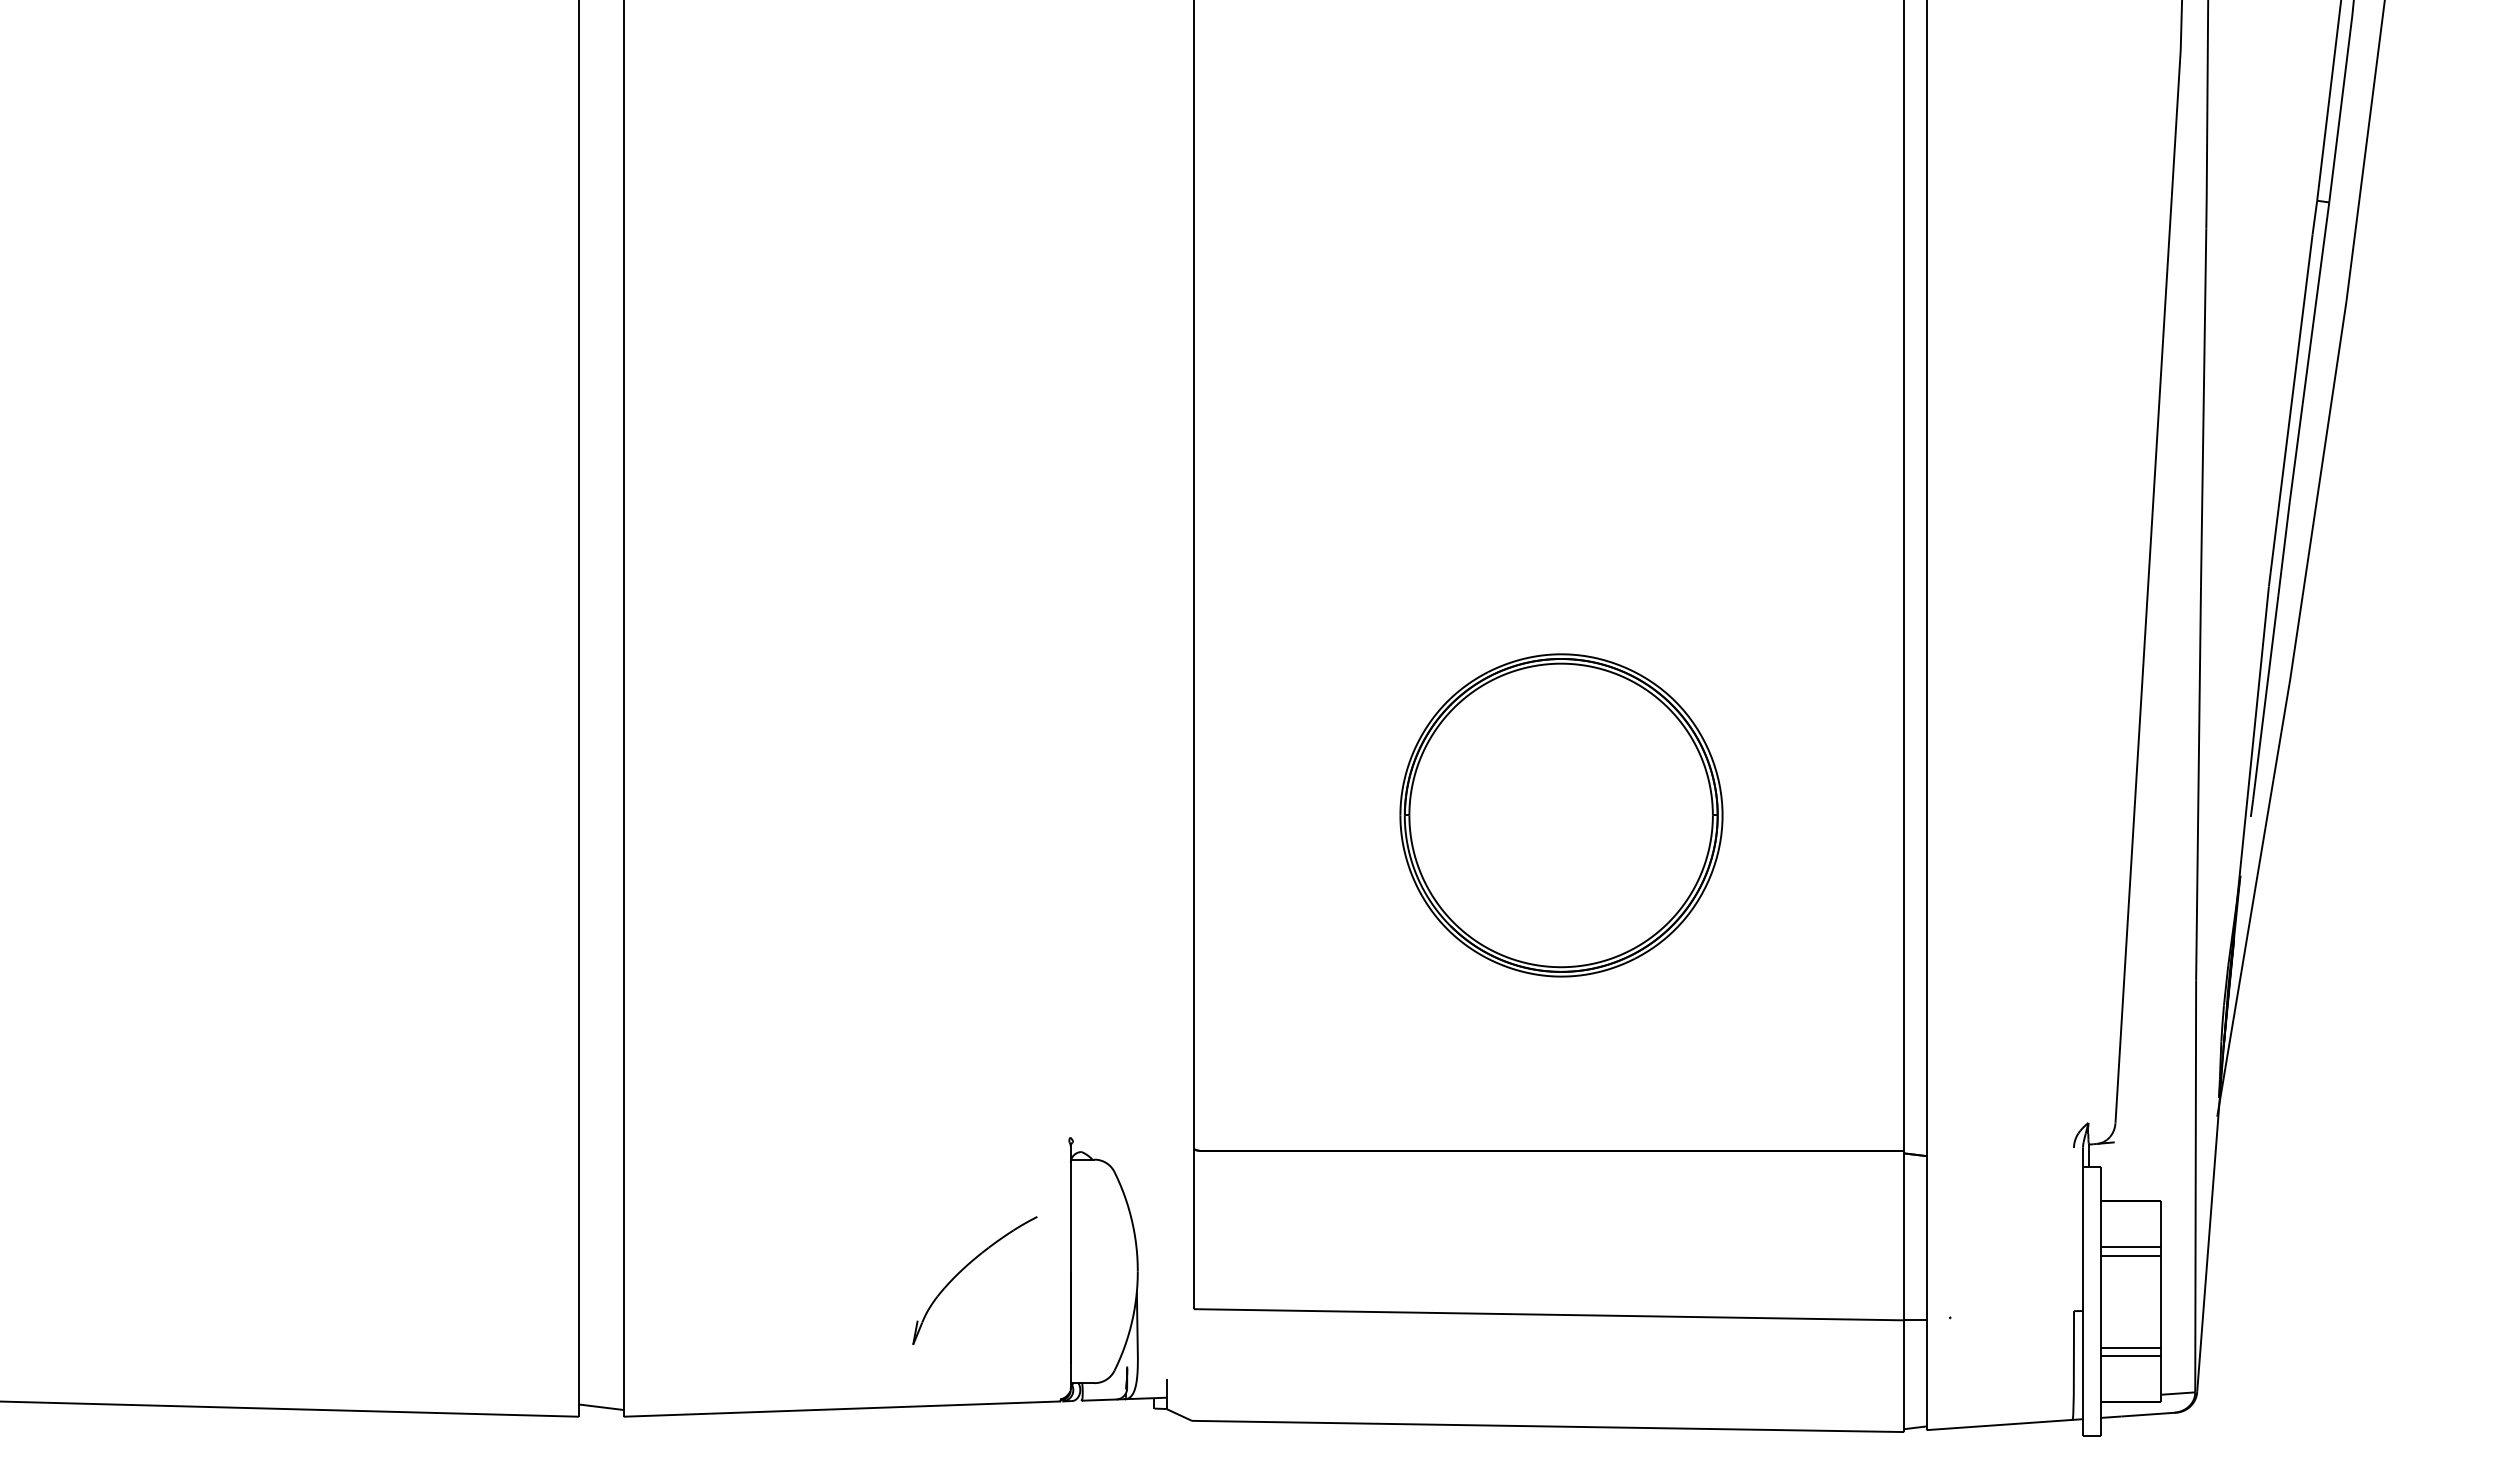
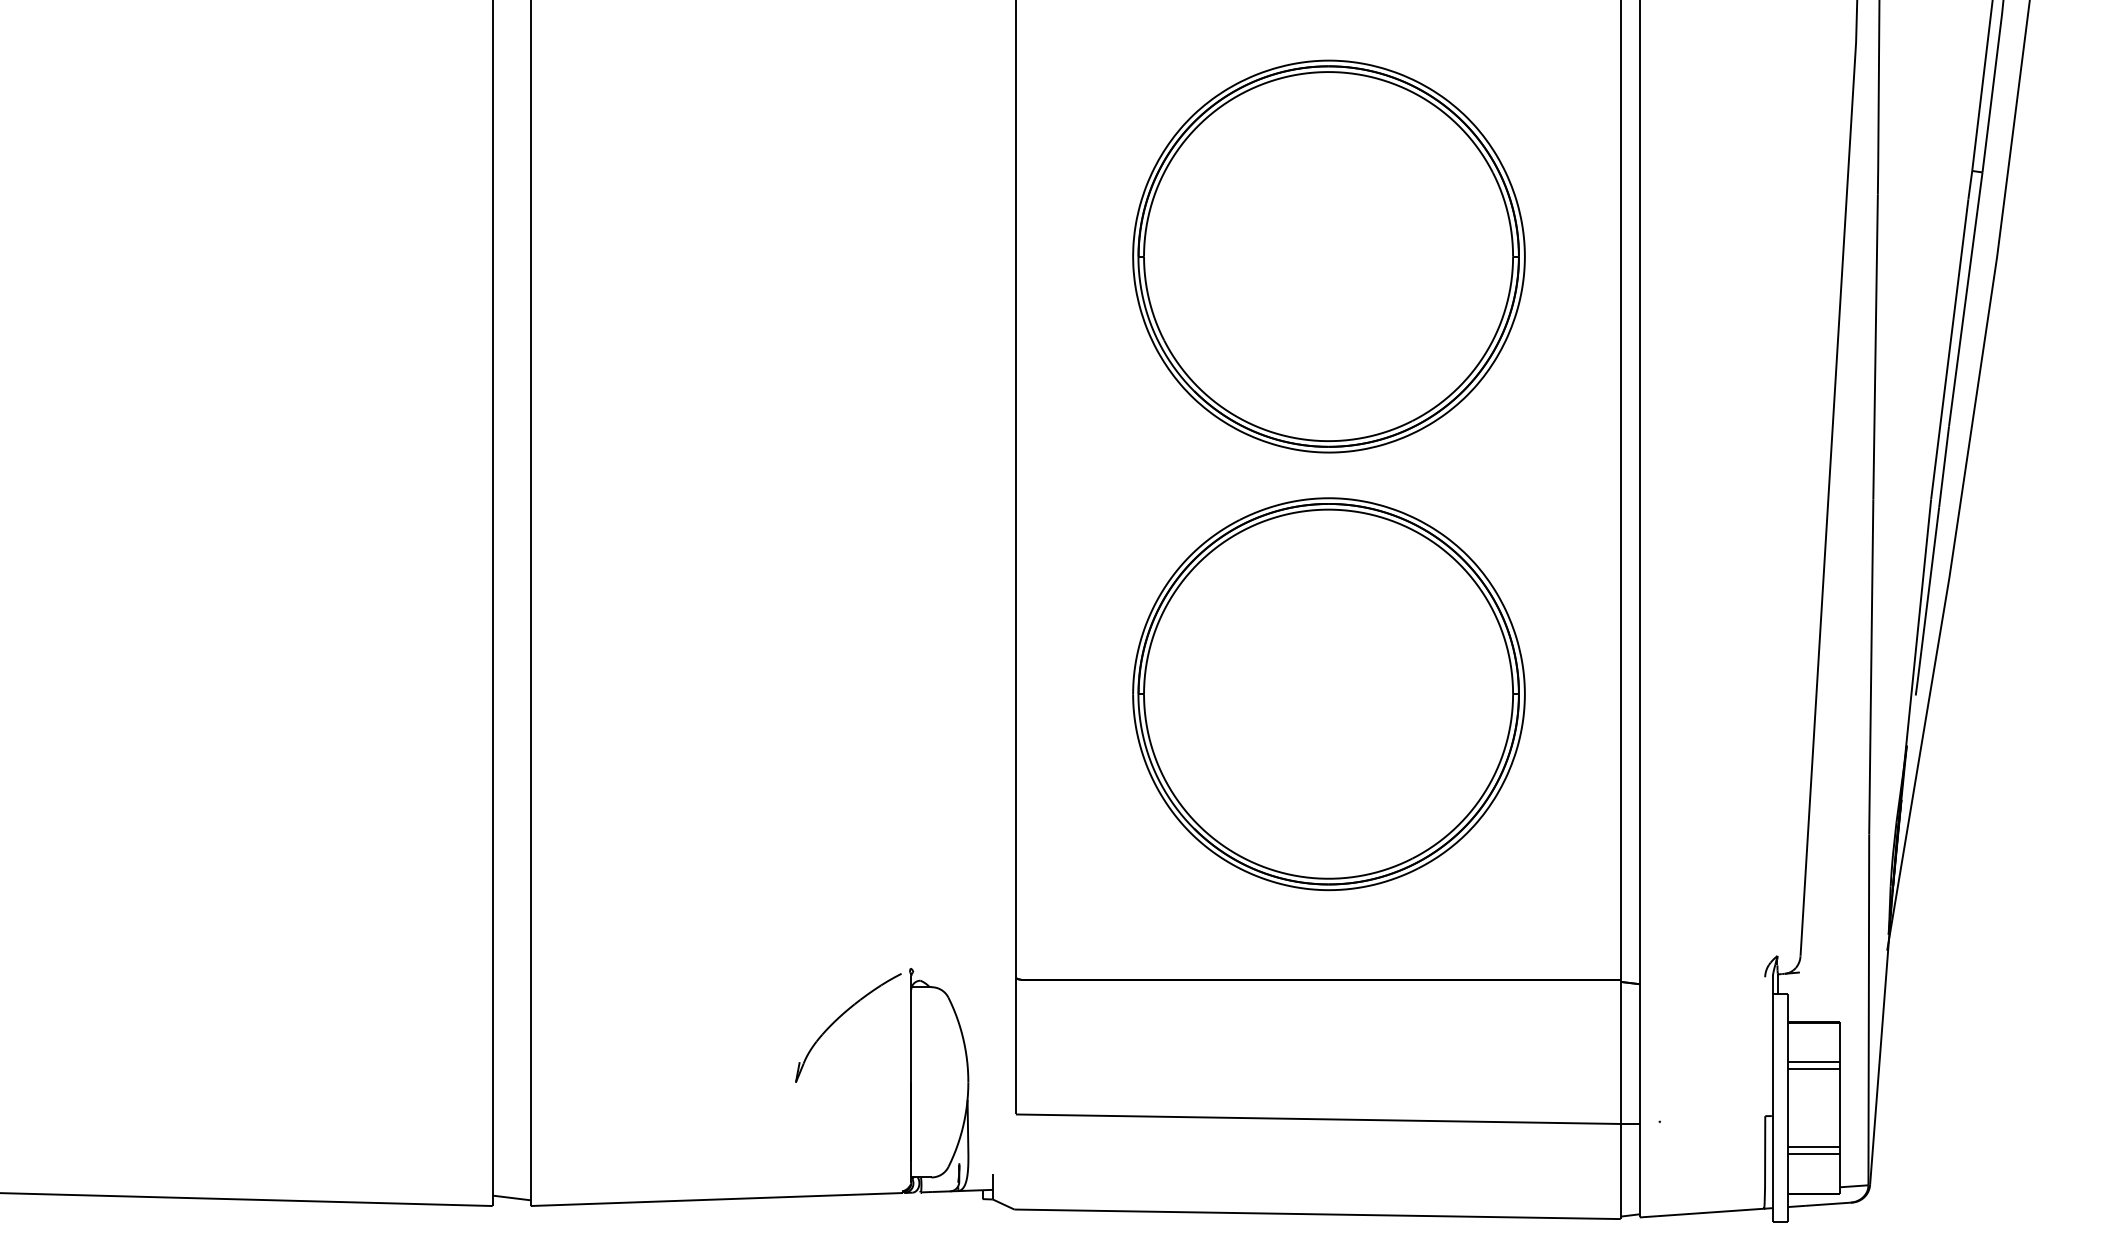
part: (1561, 301) -> (1329, 256), added
part: (1561, 815) -> (1329, 694), size x1.43
part: (964, 1269) -> (839, 1018), moved

